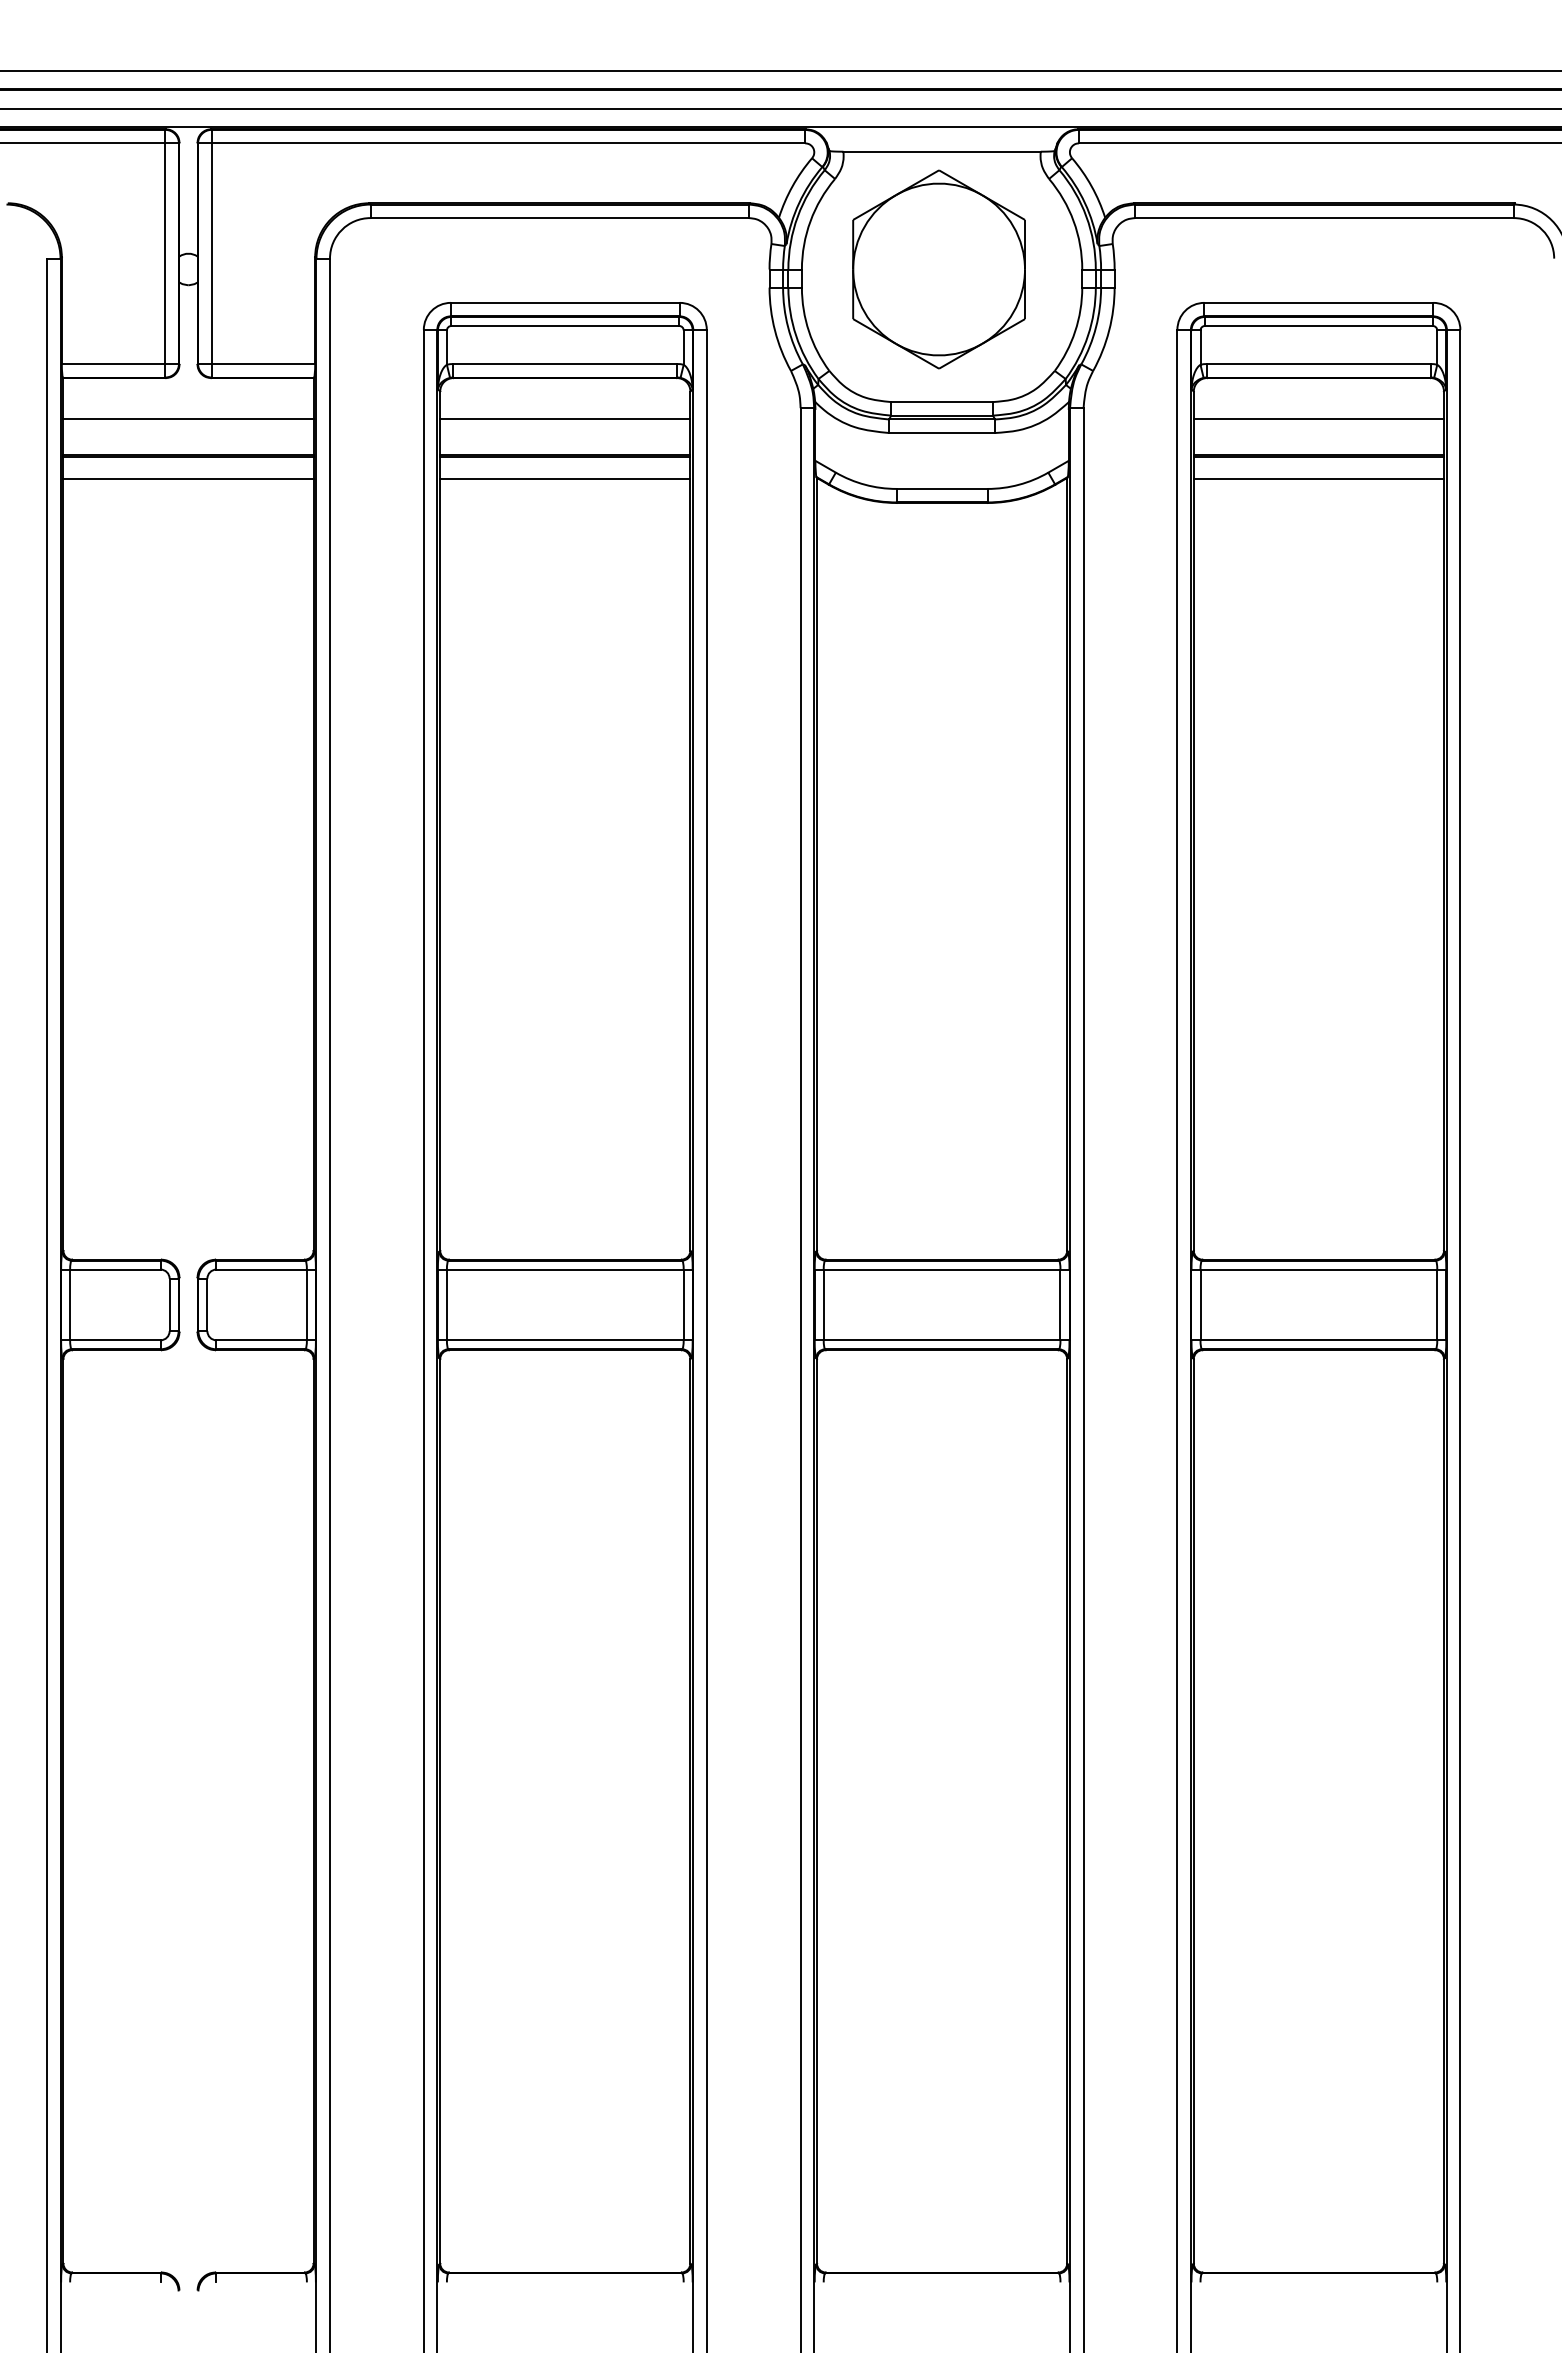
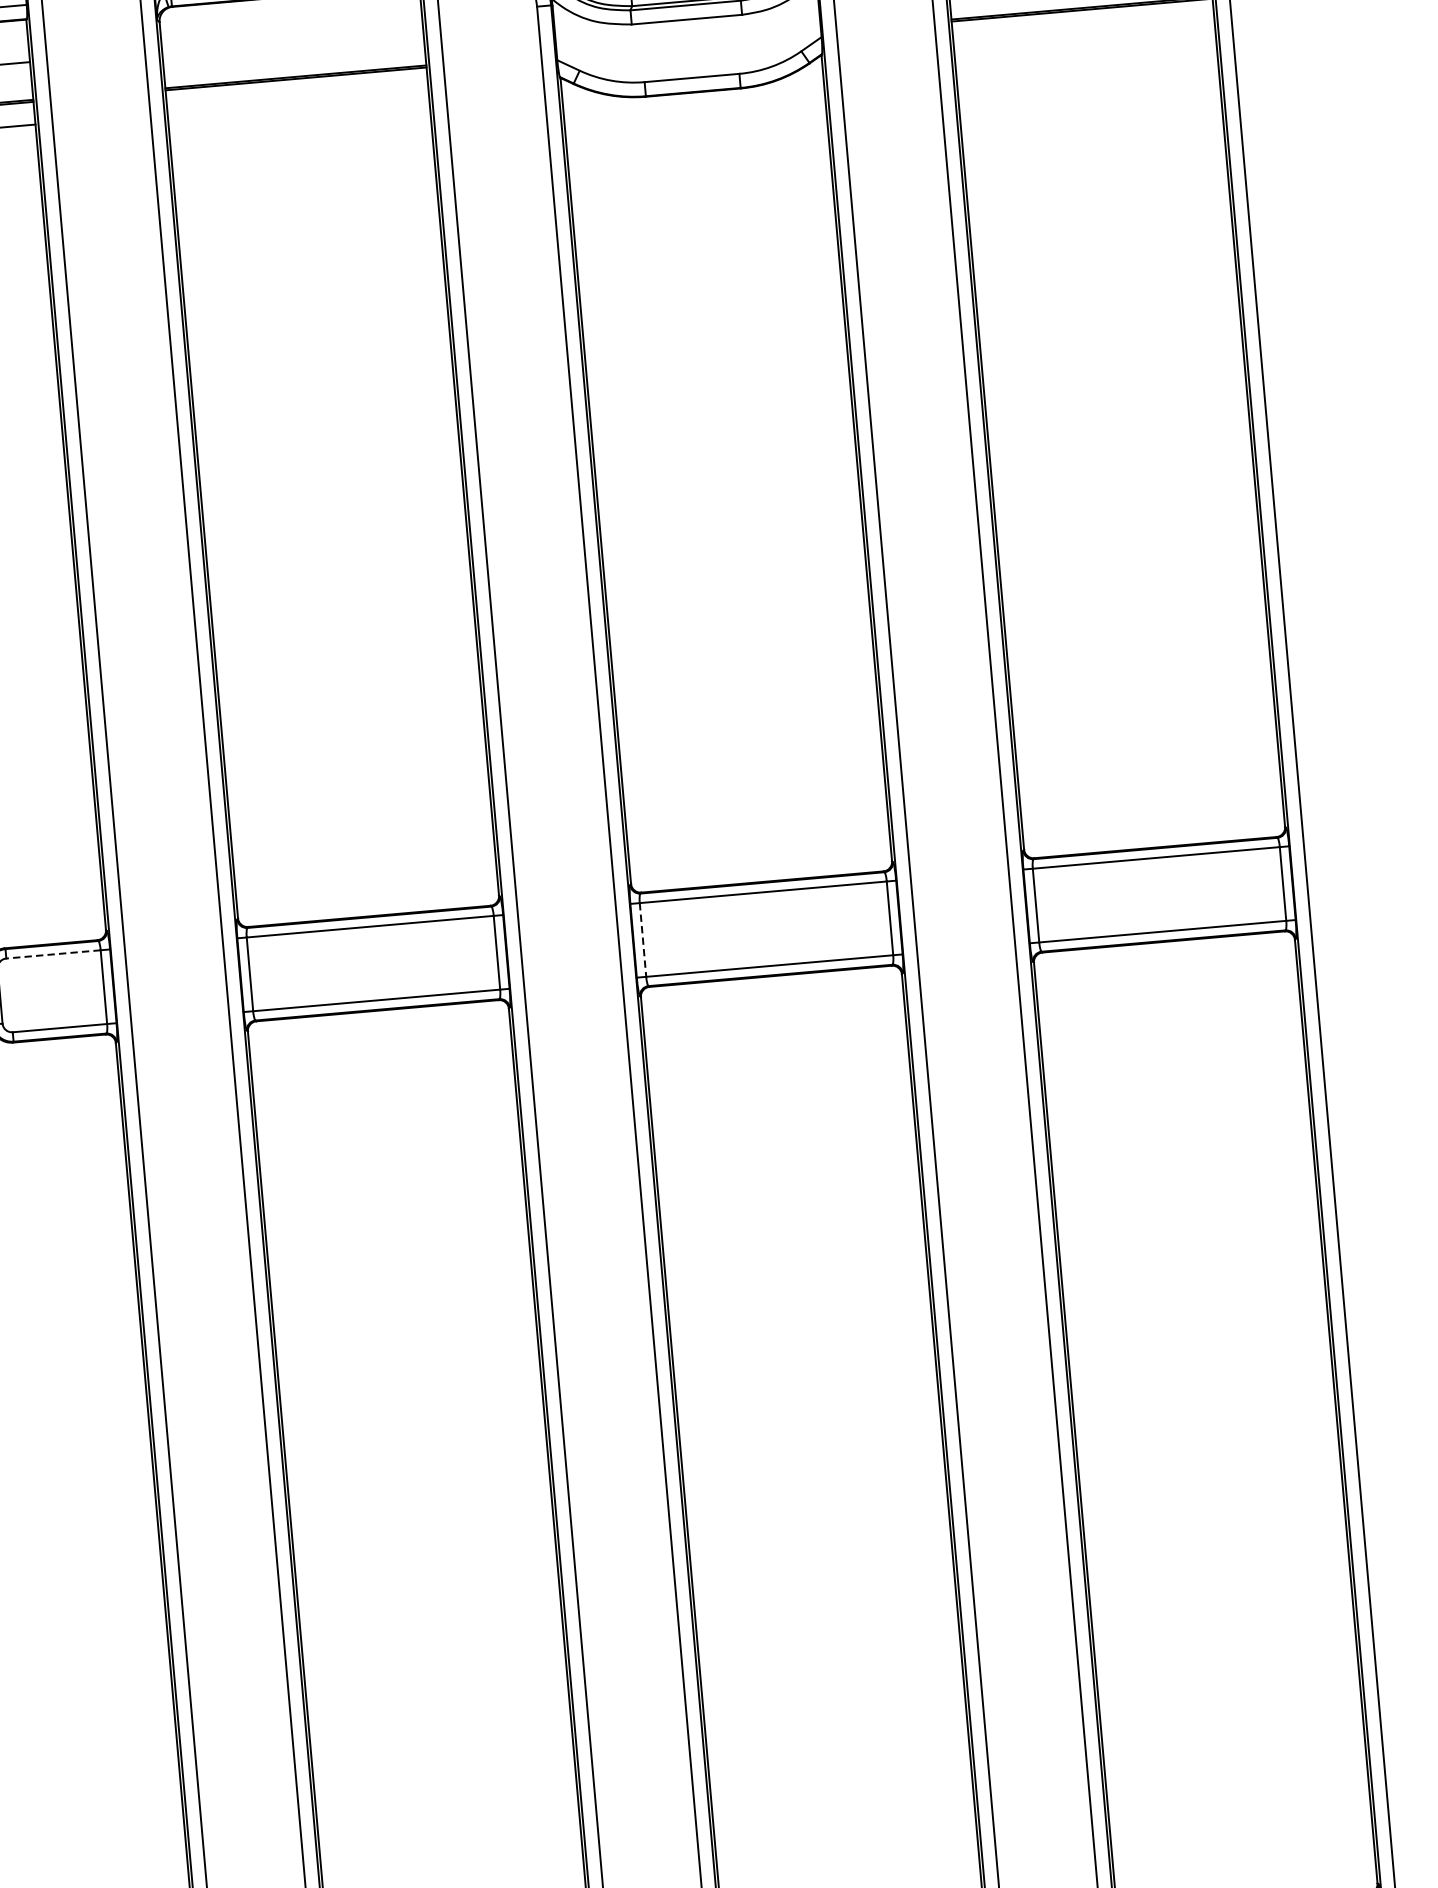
line: (565, 418) -> (292, 38), removed
line: (565, 478) -> (298, 101), removed
line: (1318, 478) -> (1083, 32), removed
line: (261, 1269) -> (53, 954), solid -> dashed
line: (823, 1305) -> (642, 940), solid -> dashed

